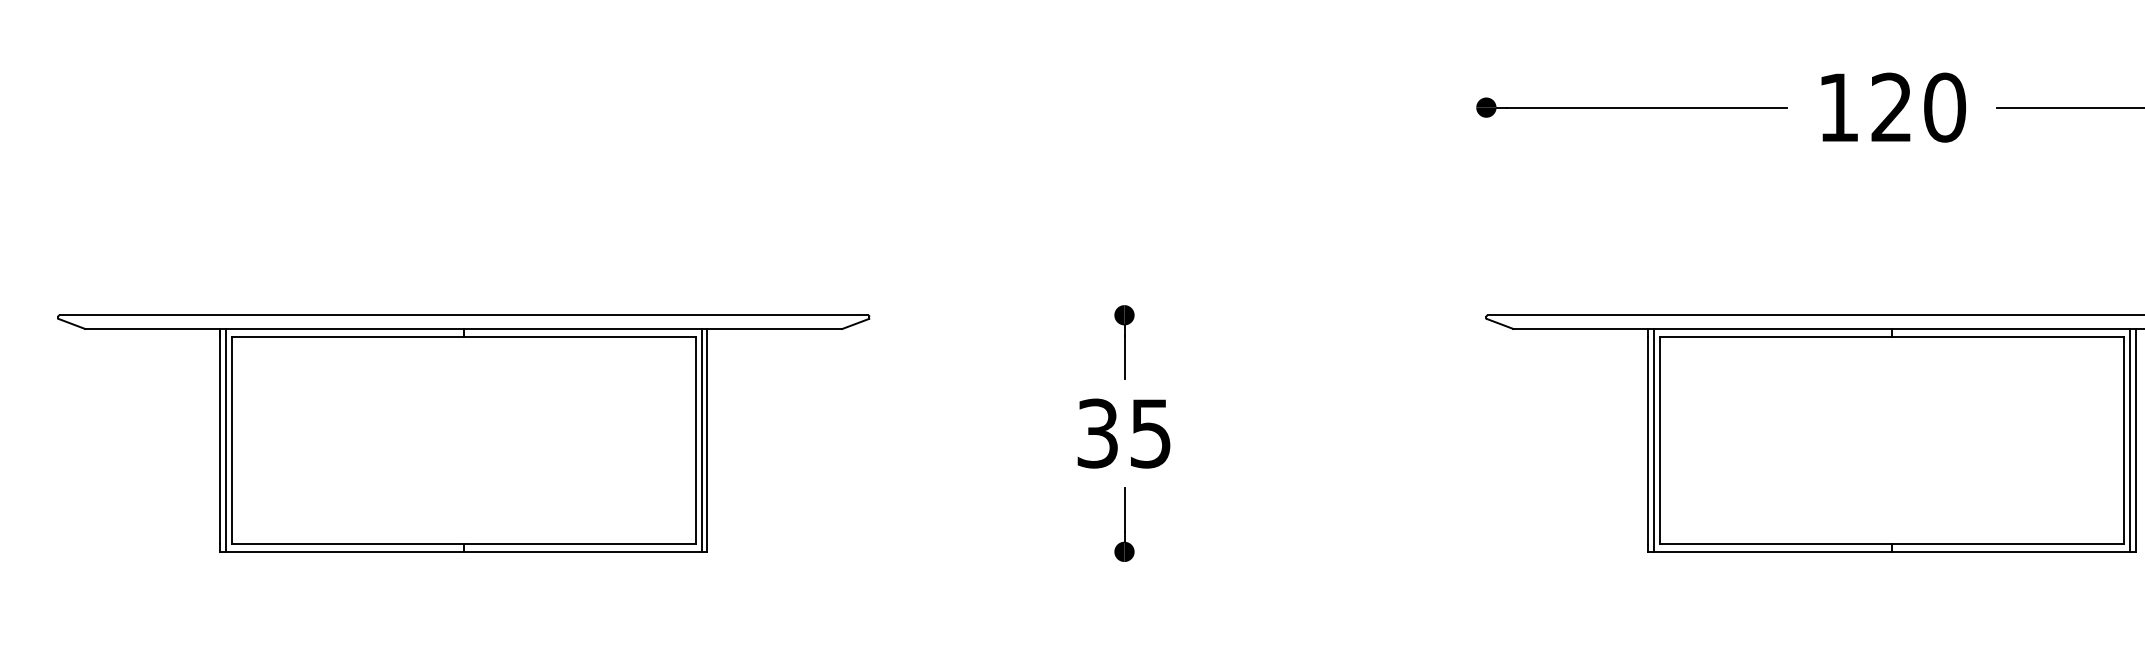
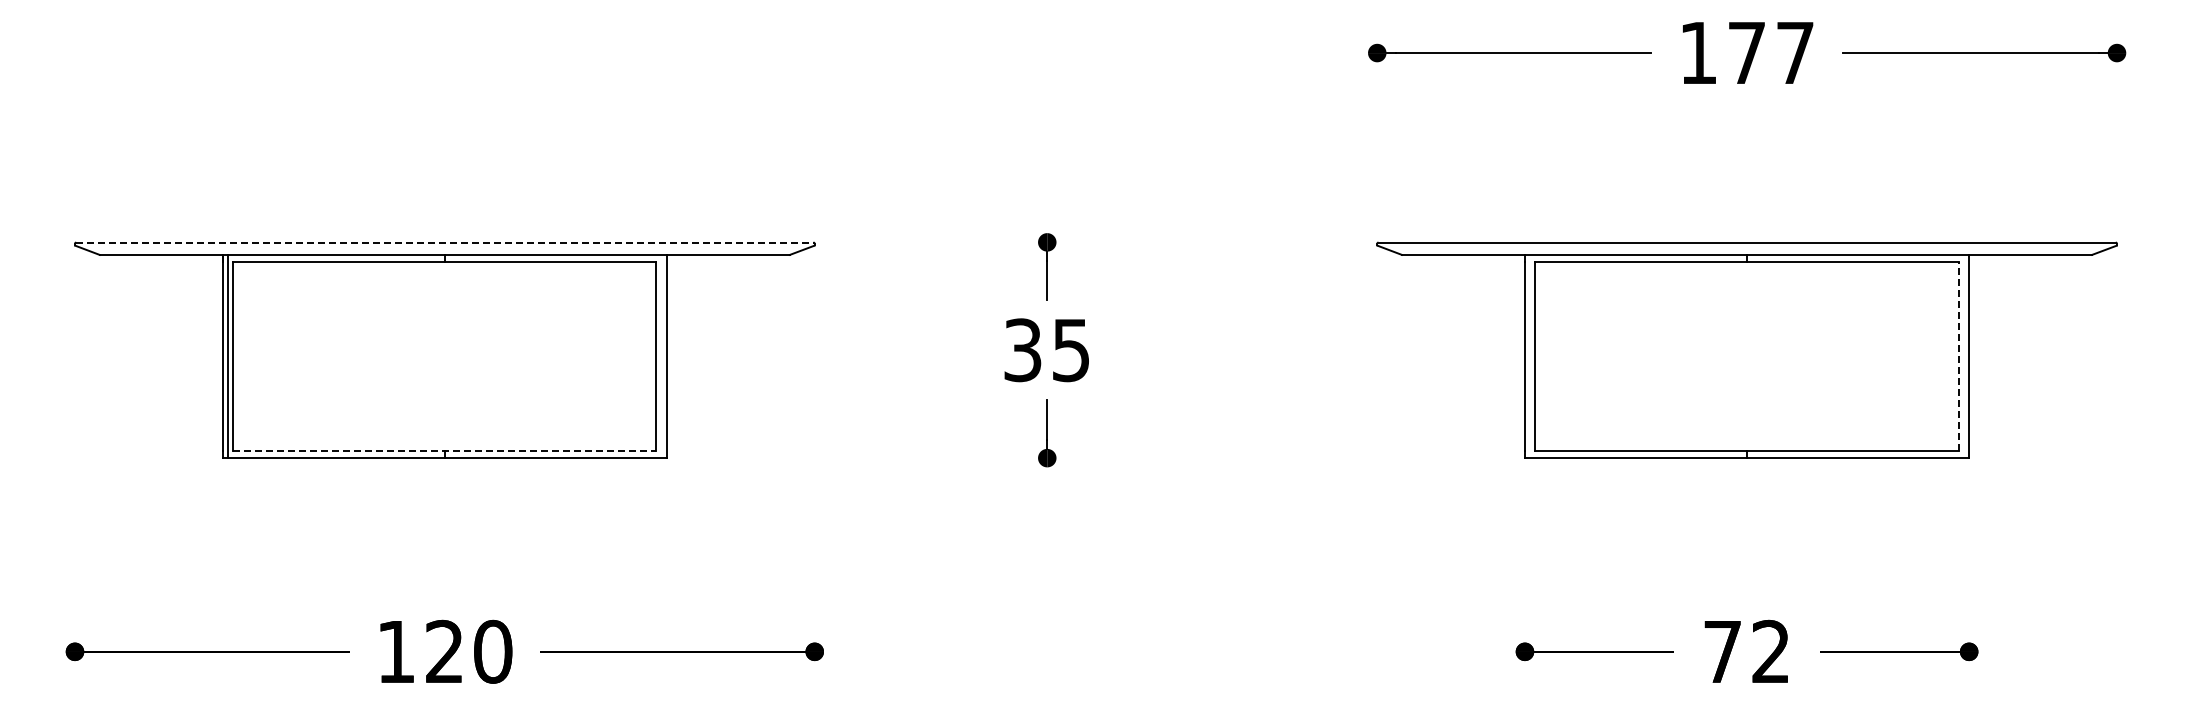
text: (1918, 107) -> (1771, 52), 120 -> 177
line: (463, 315) -> (444, 242), solid -> dashed
line: (701, 440) -> (661, 356), removed
line: (1654, 440) -> (1530, 356), removed
line: (2123, 440) -> (1958, 356), solid -> dashed
line: (2129, 440) -> (1963, 356), removed
line: (463, 543) -> (444, 450), solid -> dashed

